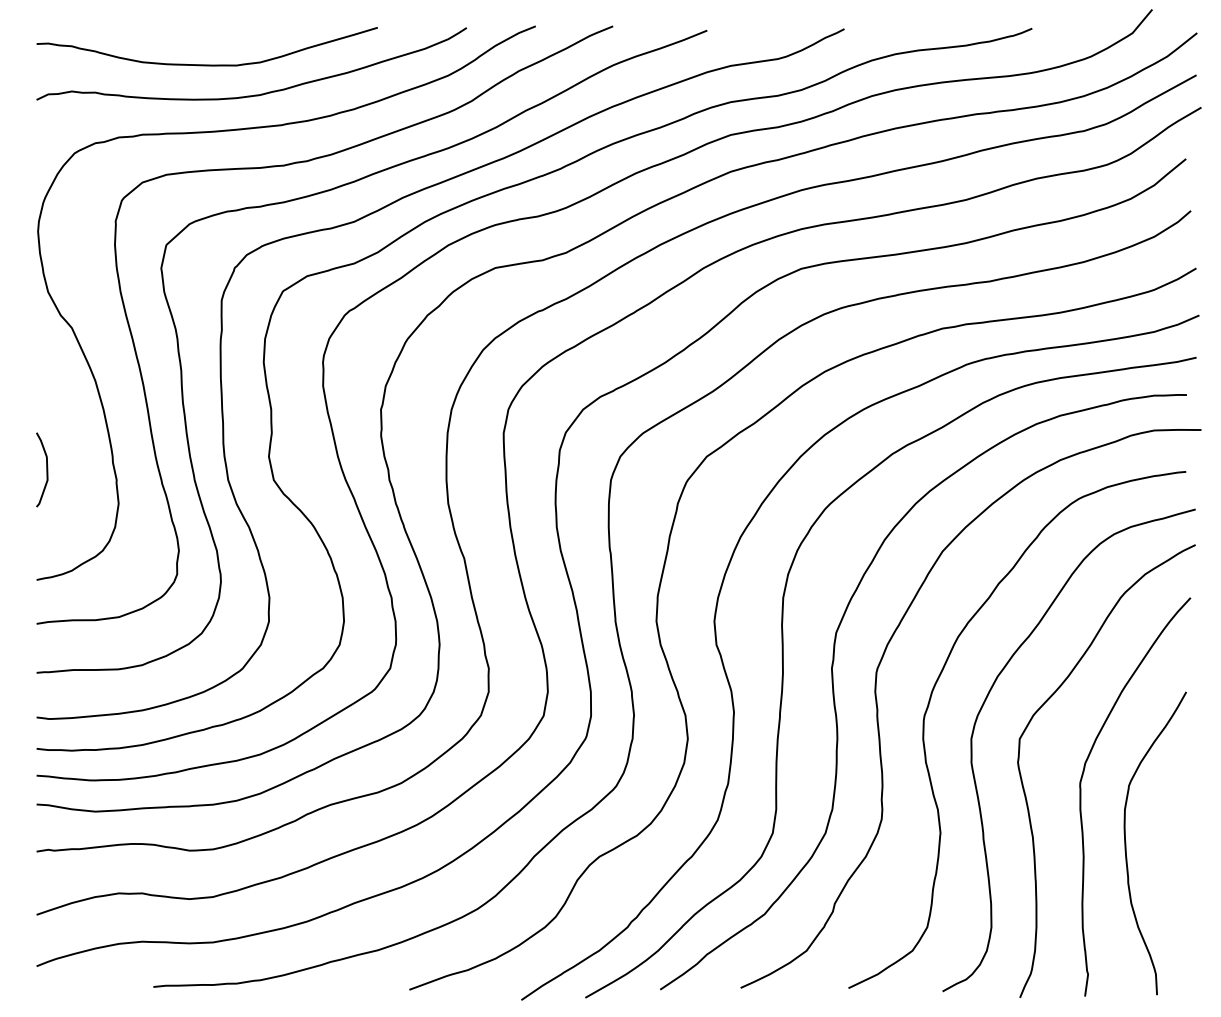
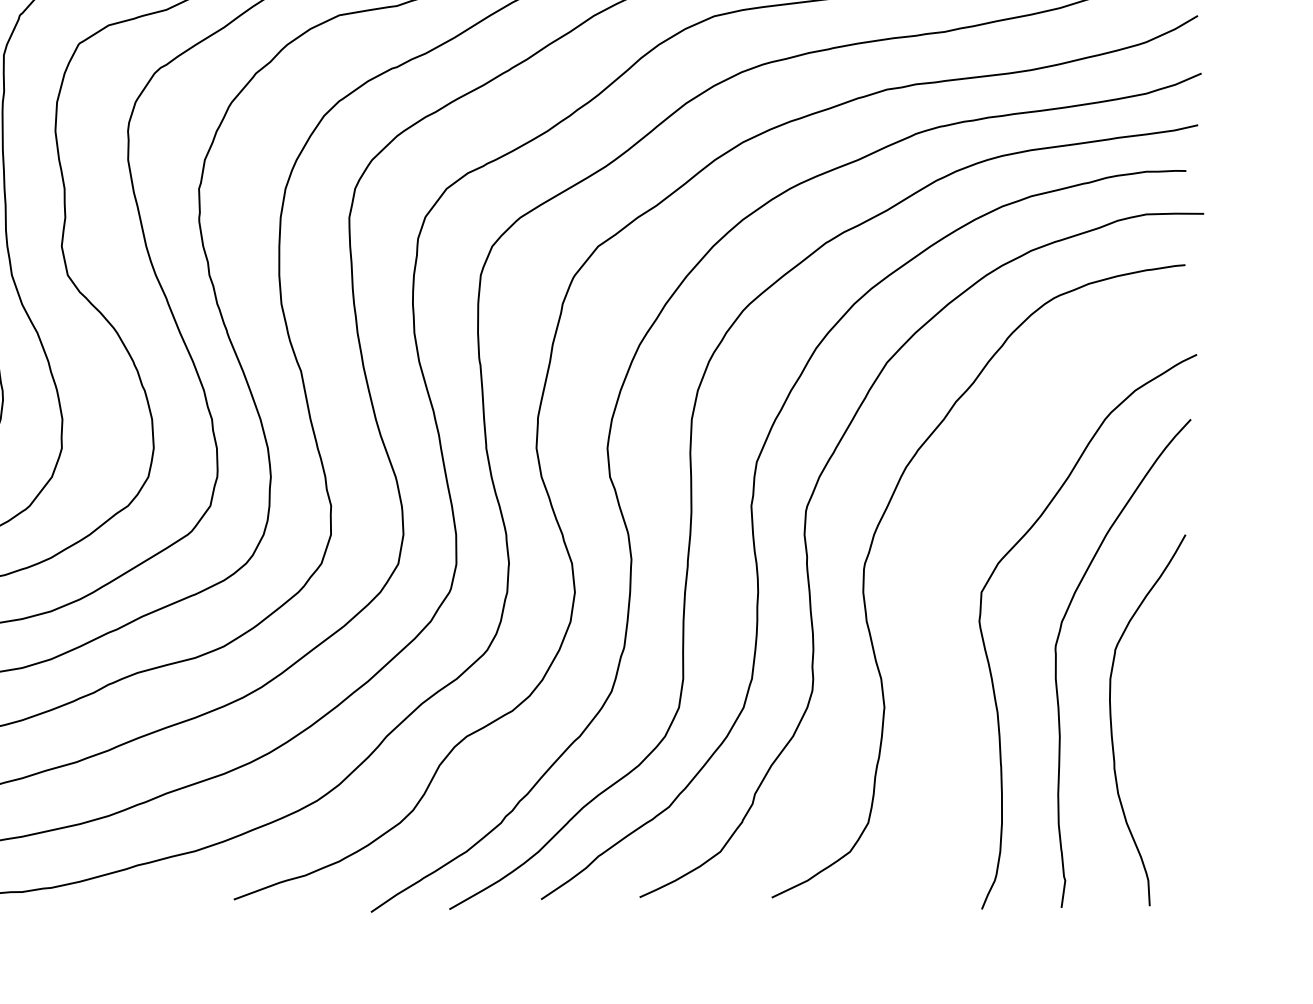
curve: (982, 708) -> (935, 554), removed

